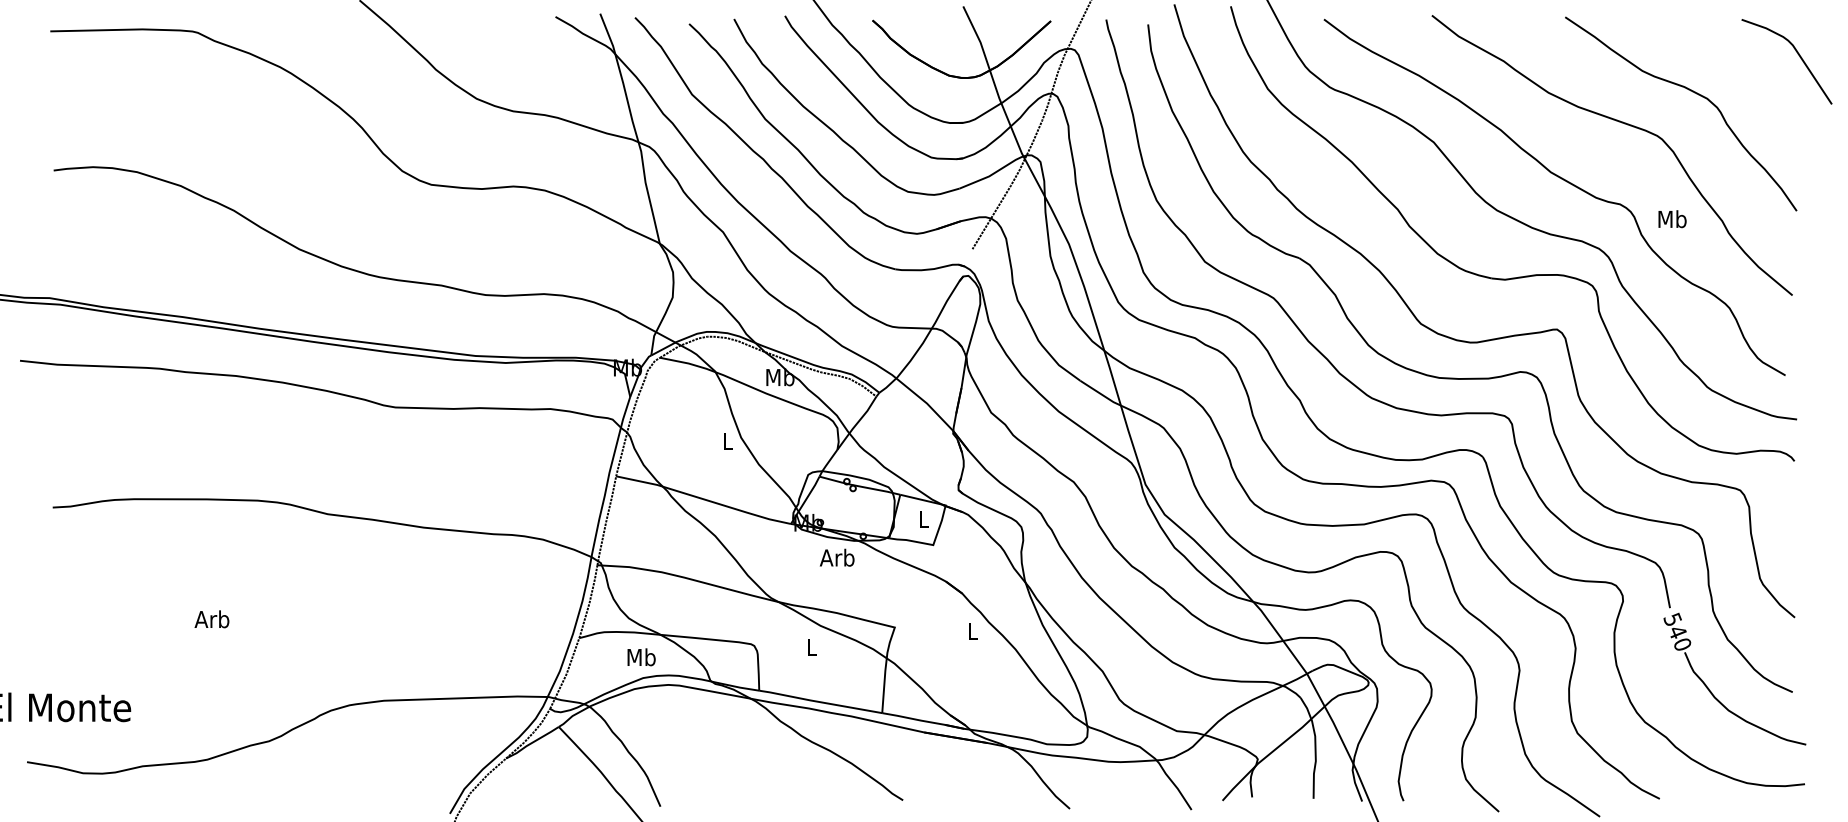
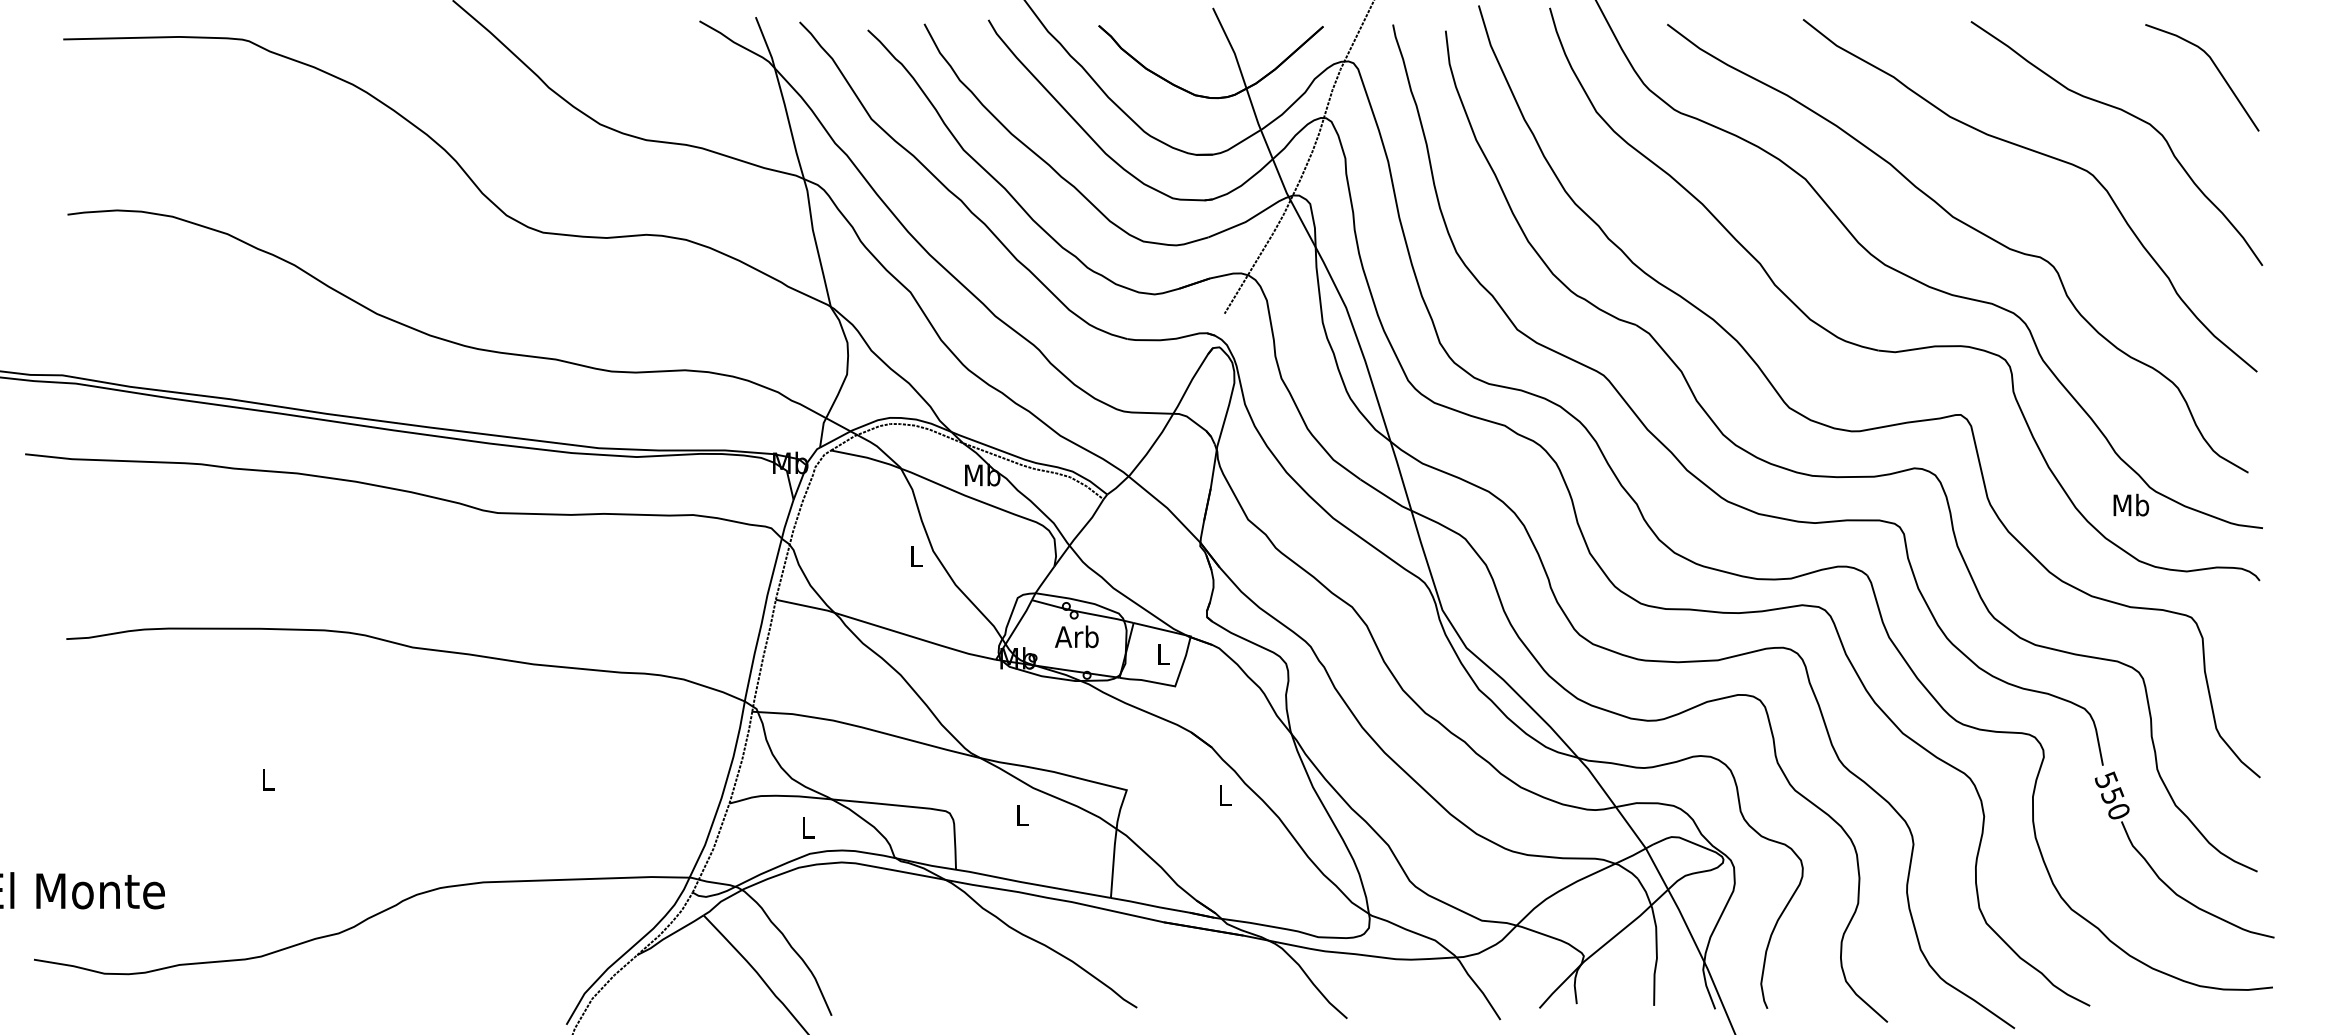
curve: (1797, 54) -> (2215, 68), moved
text: (1672, 219) -> (2131, 505), moved
text: (836, 557) -> (1075, 636), moved
text: (211, 619) -> (266, 780), Arb -> L
text: (1677, 631) -> (2112, 795), 540 -> 550
text: (641, 657) -> (807, 827), Mb -> L

